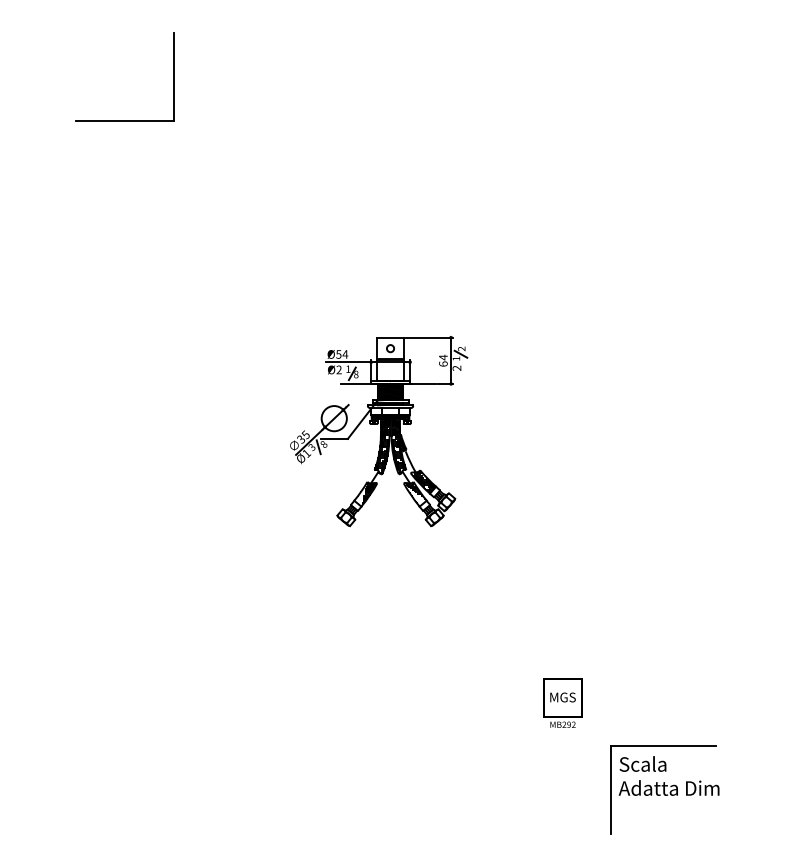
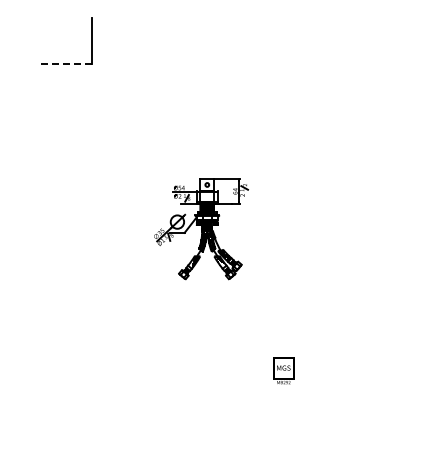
line: (123, 121) -> (65, 64), solid -> dashed
part: (562, 702) -> (283, 370), moved
part: (664, 788) -> (352, 418), removed

